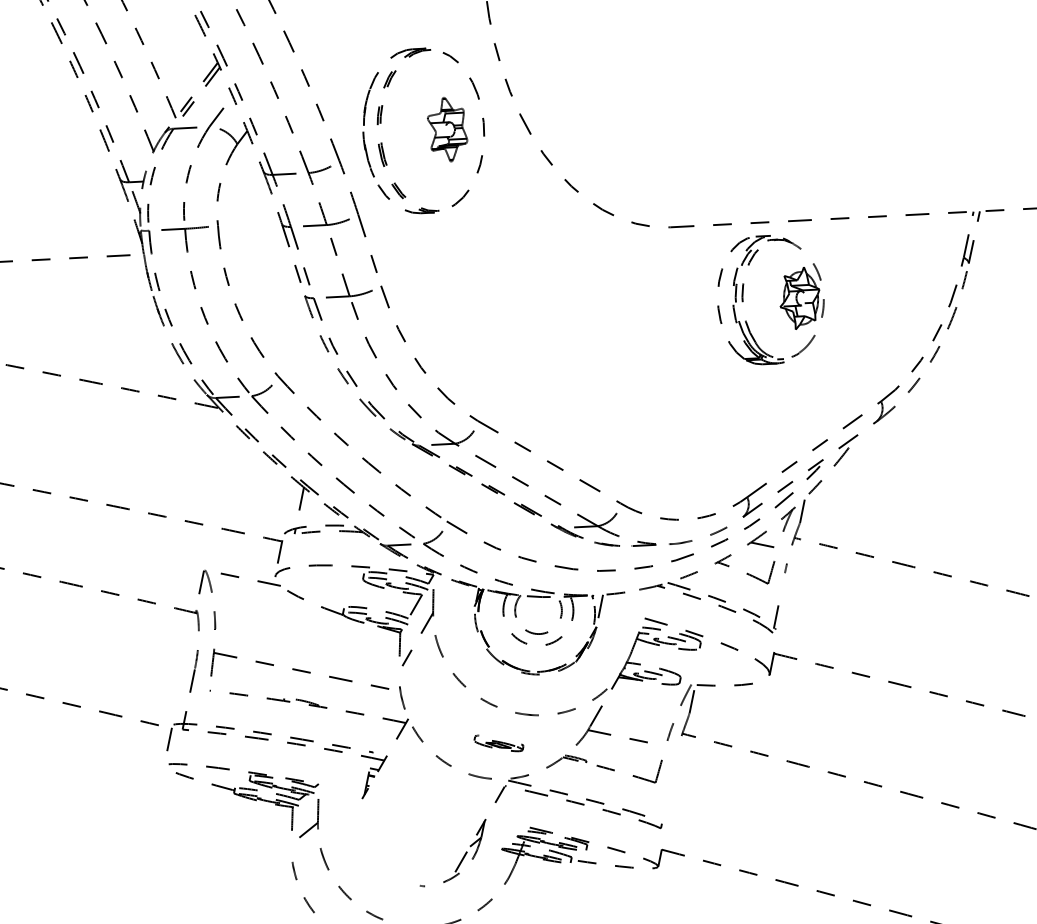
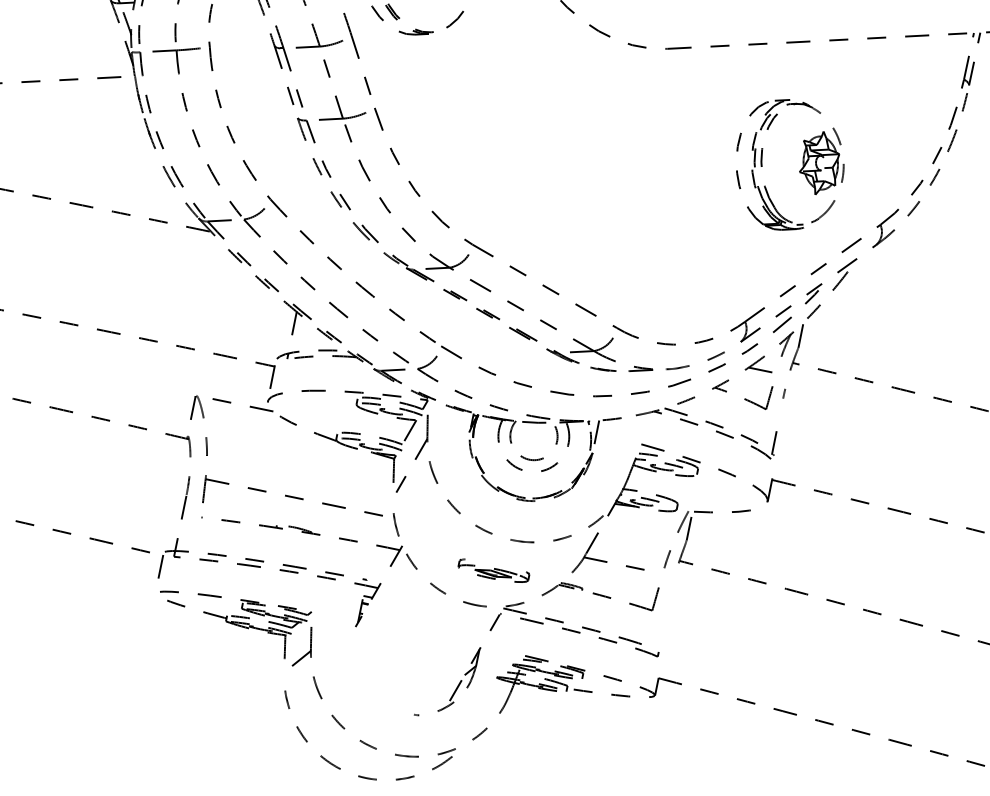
part: (779, 306) -> (798, 171), moved
part: (498, 743) -> (493, 570), size x1.43

